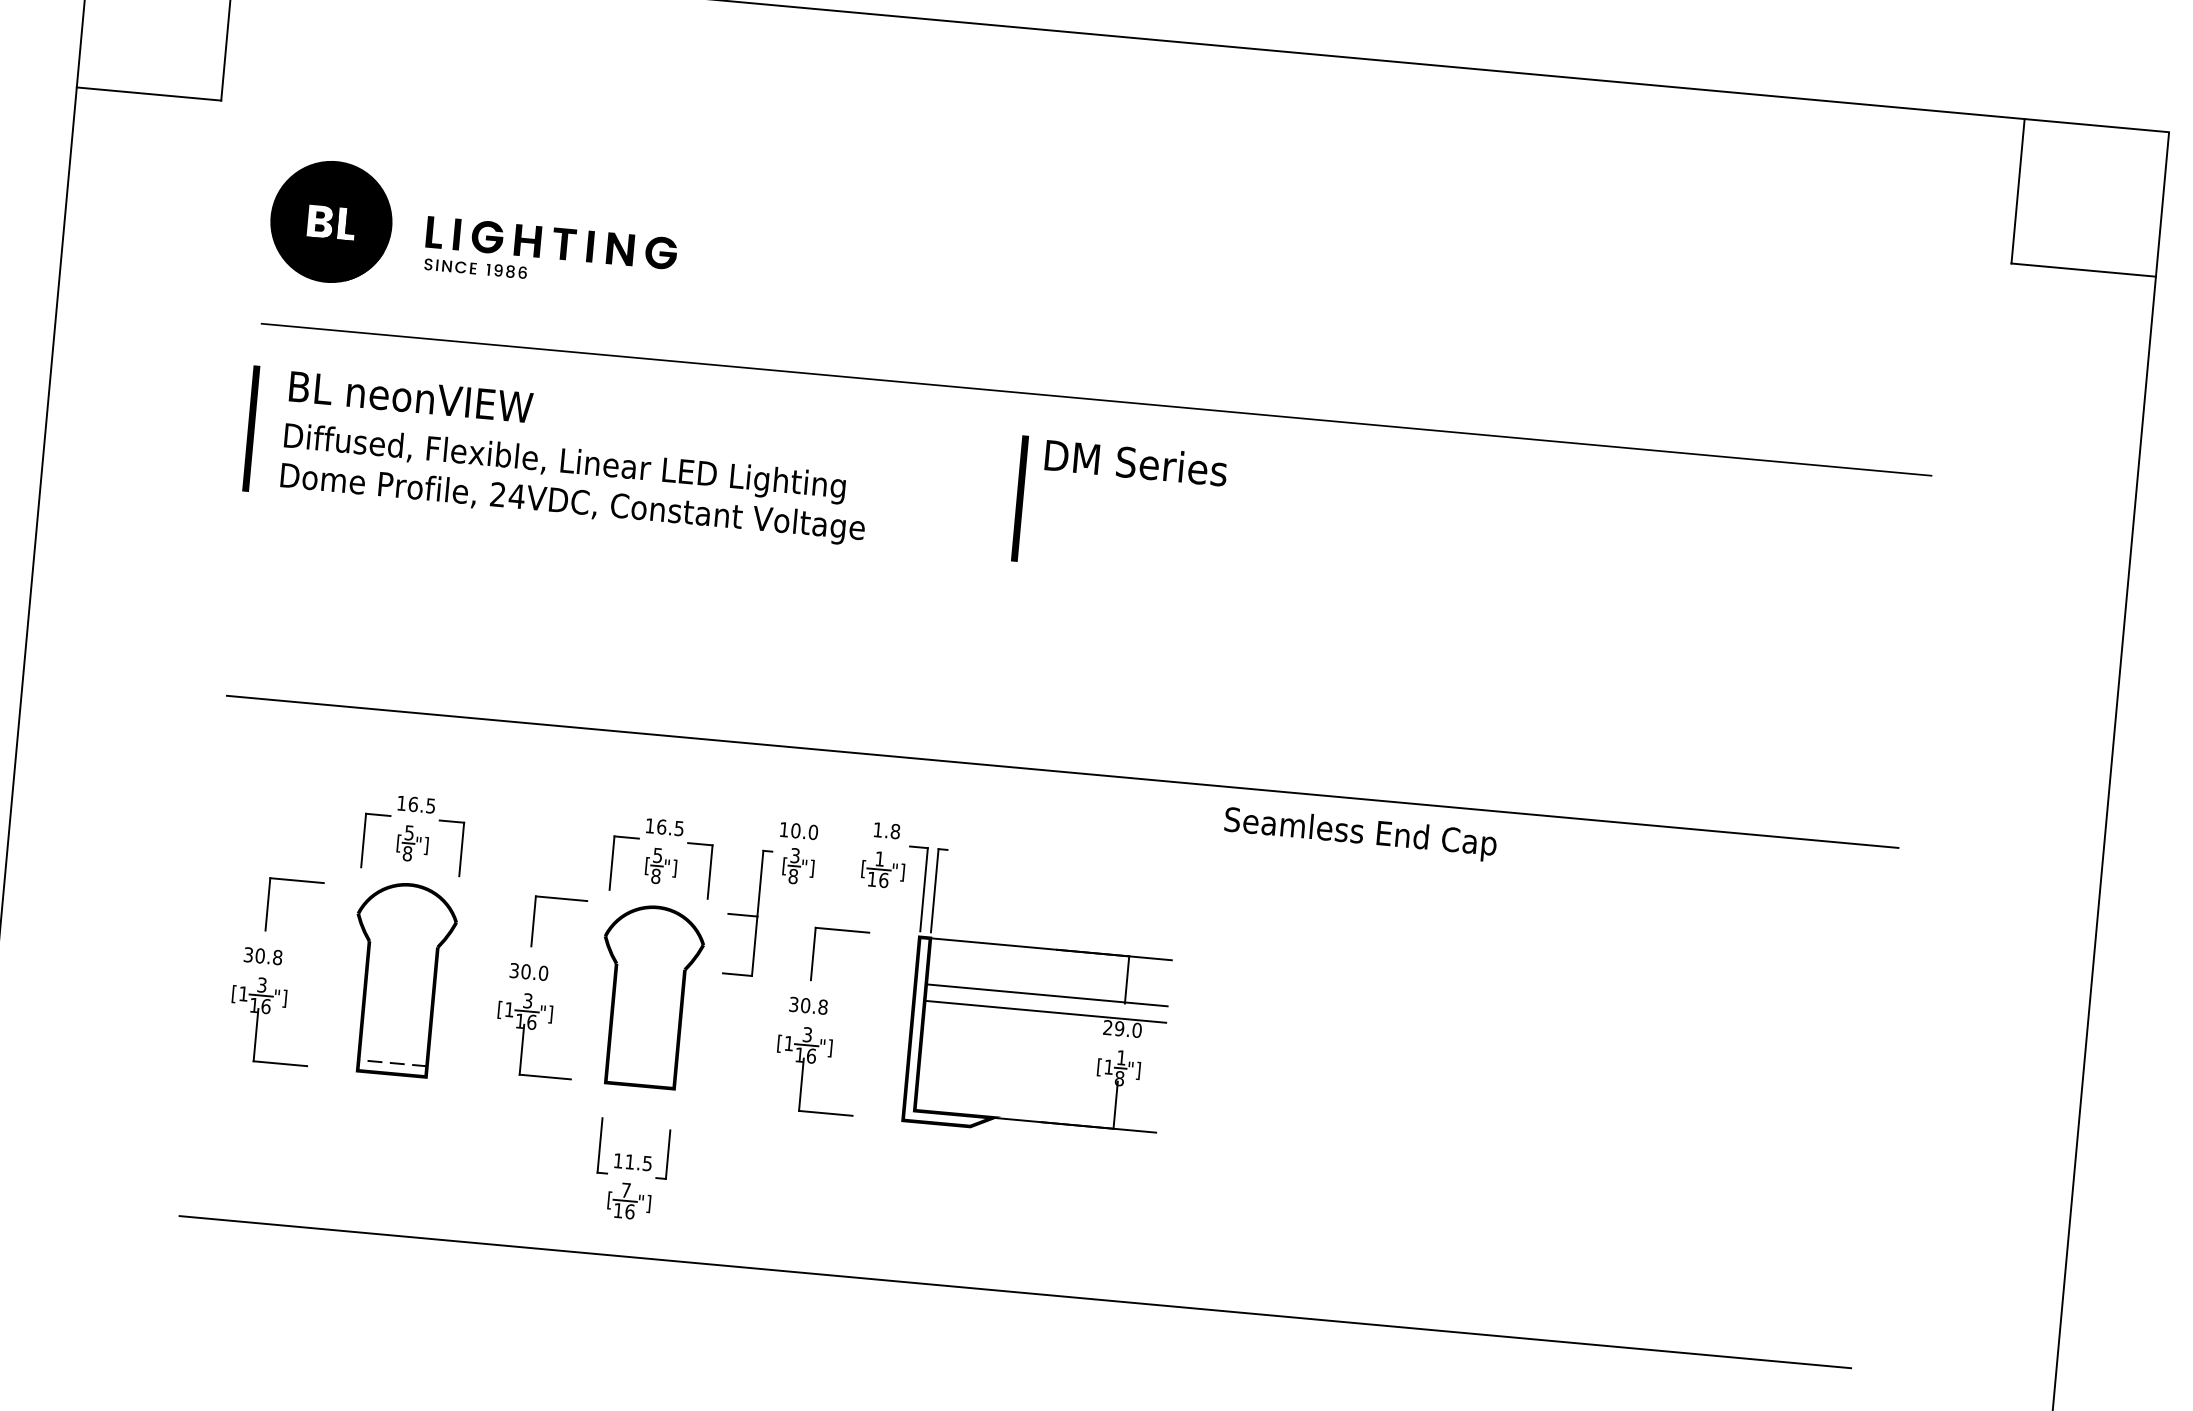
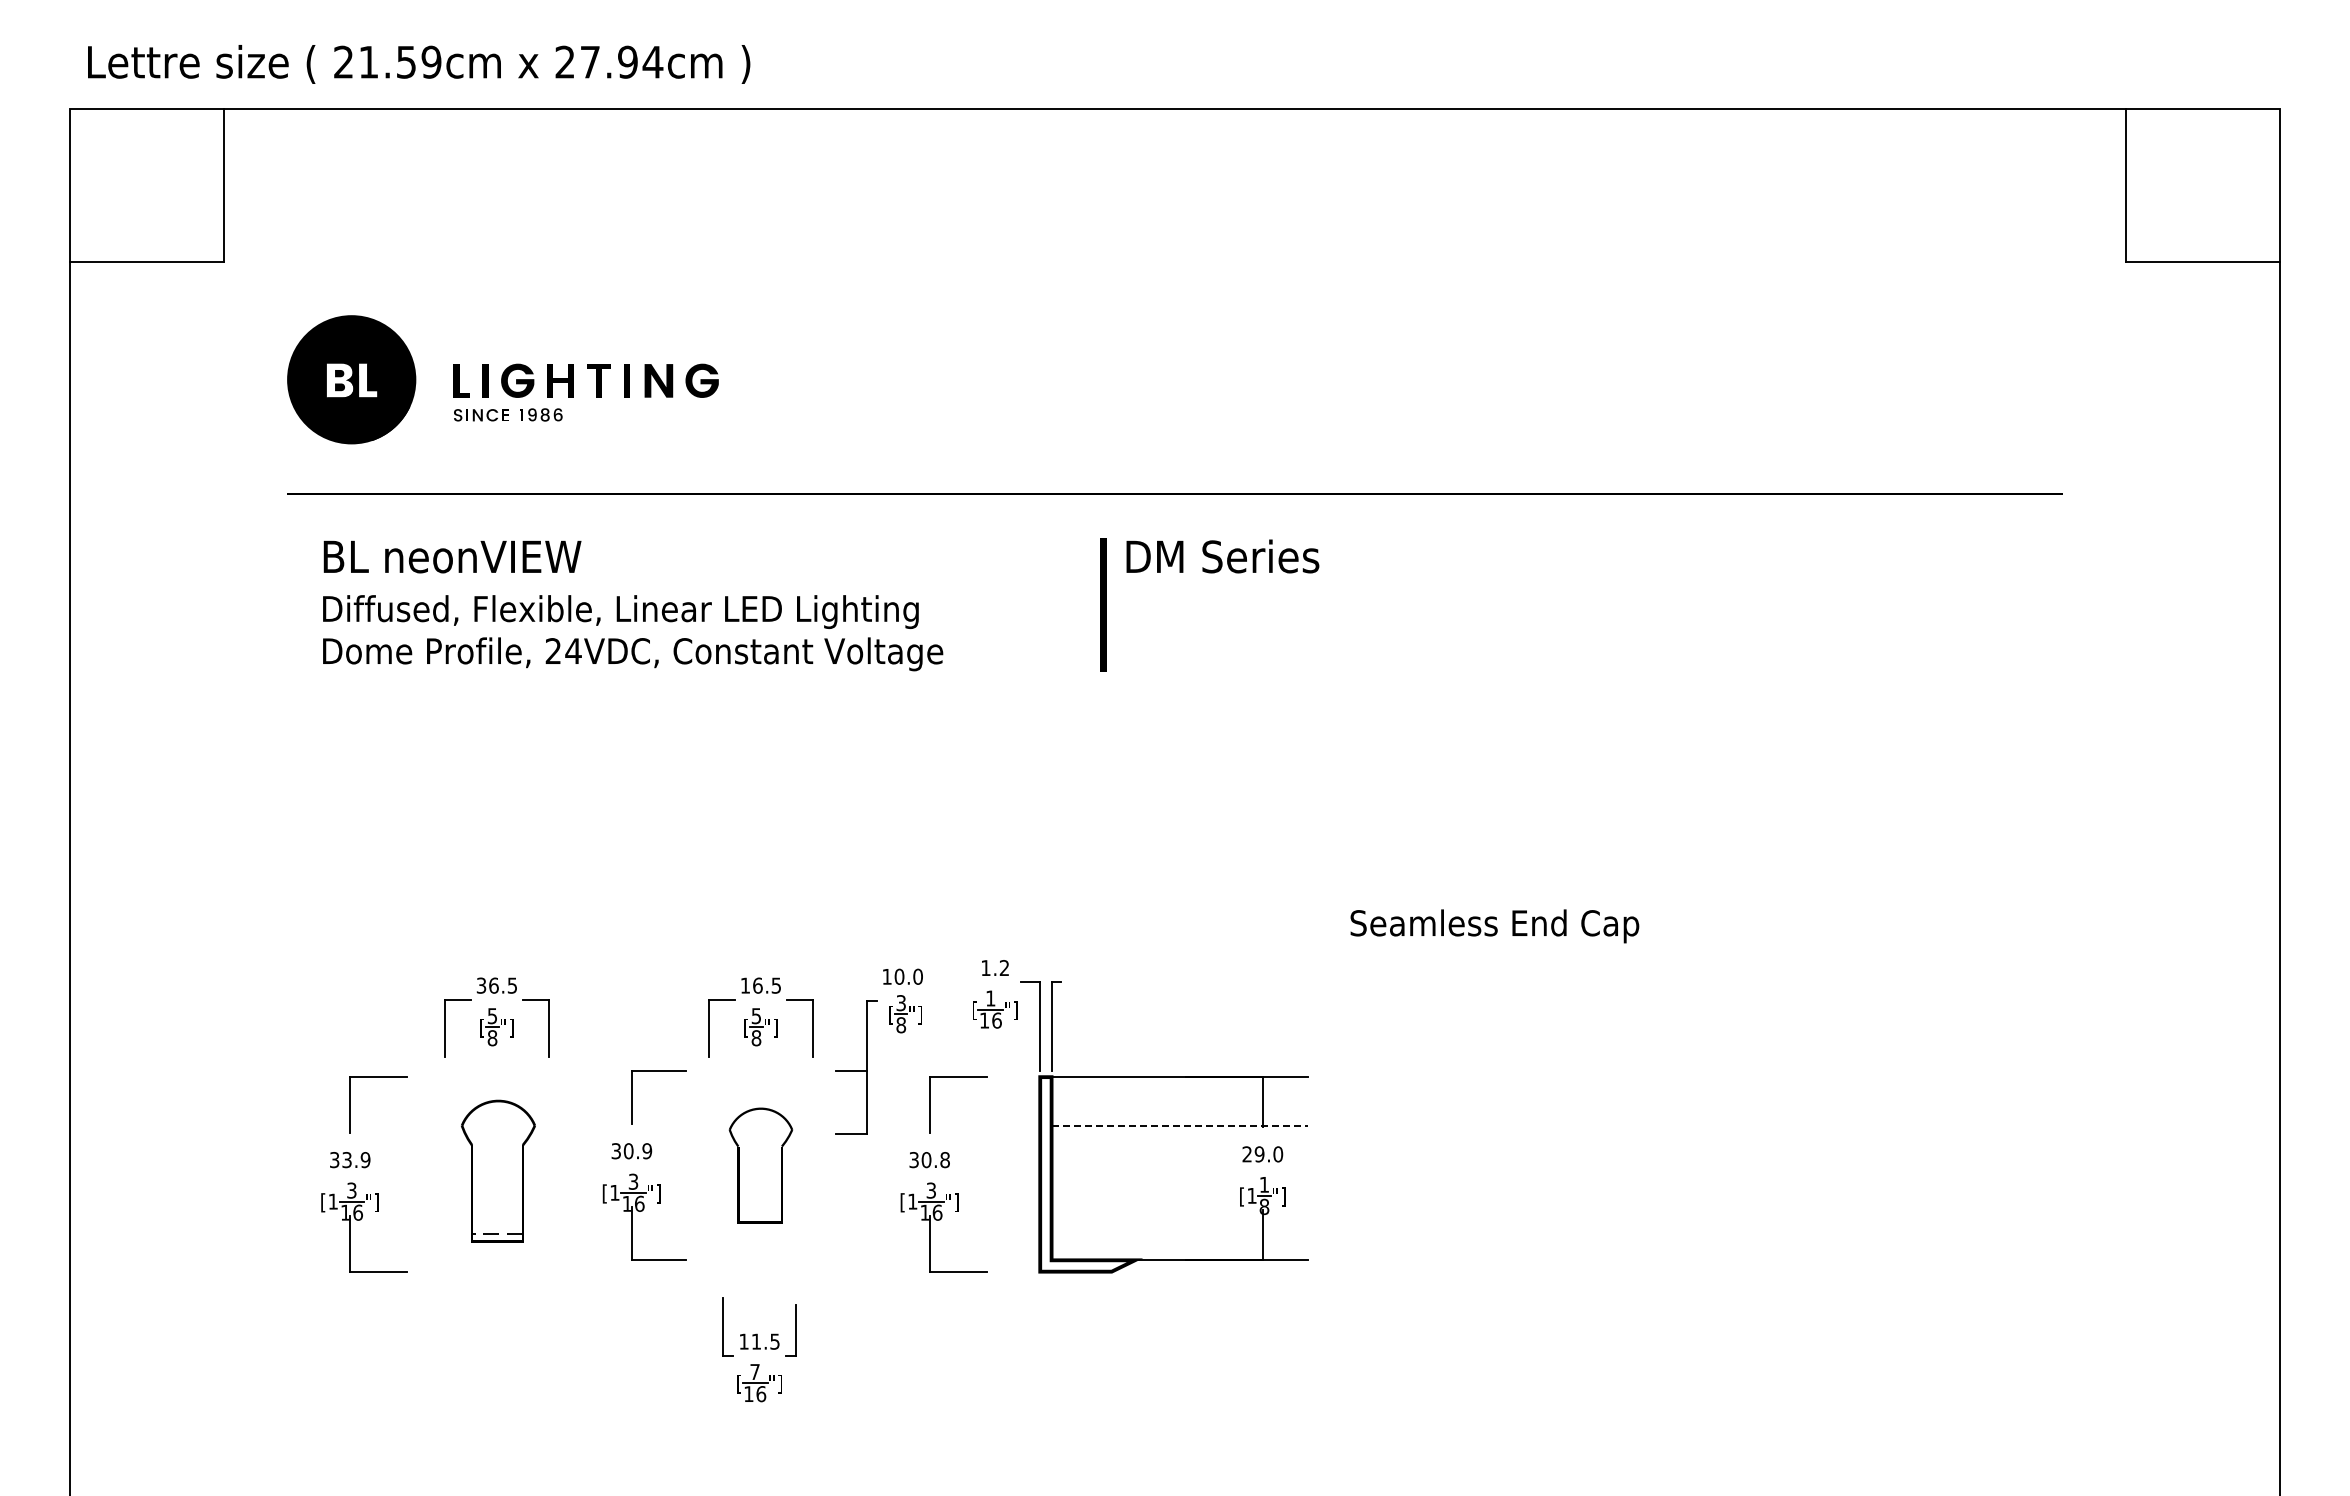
line: (250, 427) -> (286, 604), removed
line: (1062, 772) -> (1174, 889), removed
text: (401, 803) -> (481, 985), 16.5 -> 36.5
text: (895, 831) -> (1004, 968), 1.8 -> 1.2
text: (269, 957) -> (356, 1160), 30.8 -> 33.9
text: (542, 973) -> (646, 1151), 30.0 -> 30.9
part: (401, 979) -> (498, 1171), size x0.7
line: (1047, 995) -> (1180, 1126), solid -> dashed
part: (648, 996) -> (760, 1165), size x0.6
line: (1045, 1011) -> (1179, 1143), removed
line: (1014, 1291) -> (1174, 1441), removed

